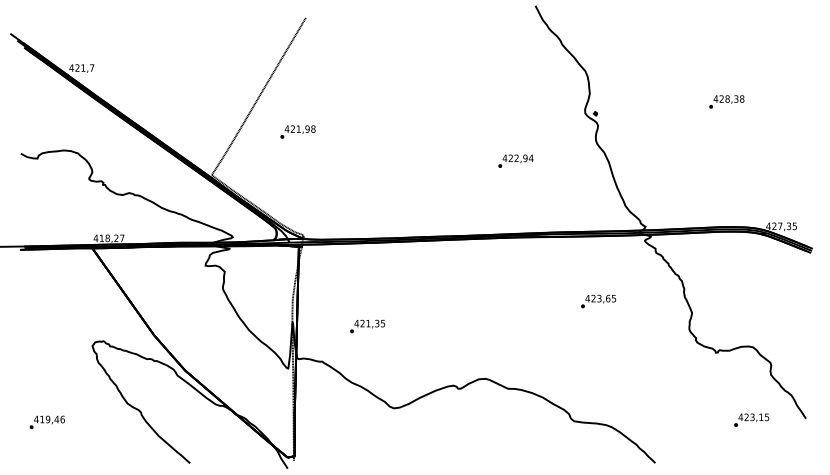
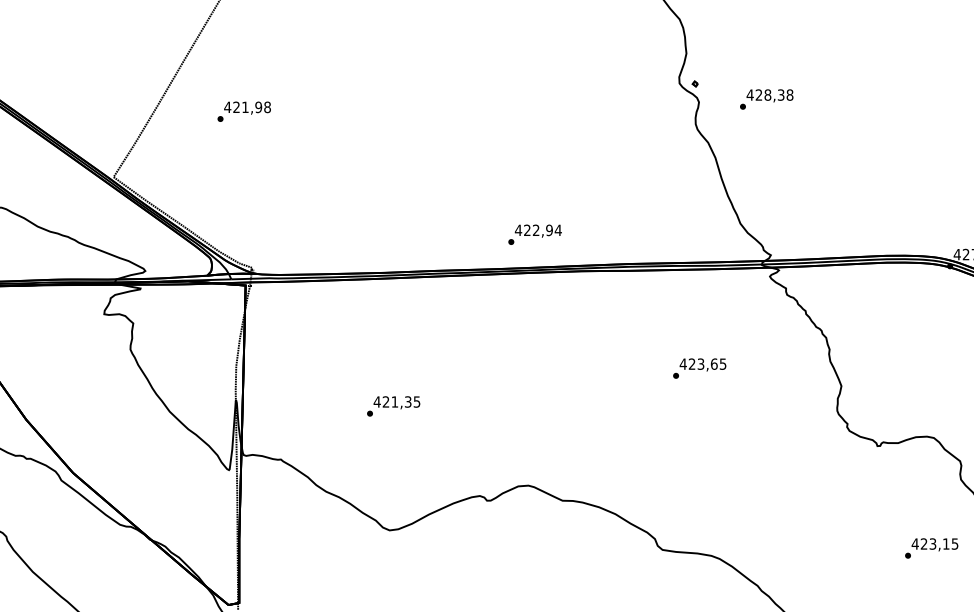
text: (726, 101) -> (766, 98), moved
text: (515, 160) -> (534, 233), moved
text: (367, 326) -> (393, 406), moved

